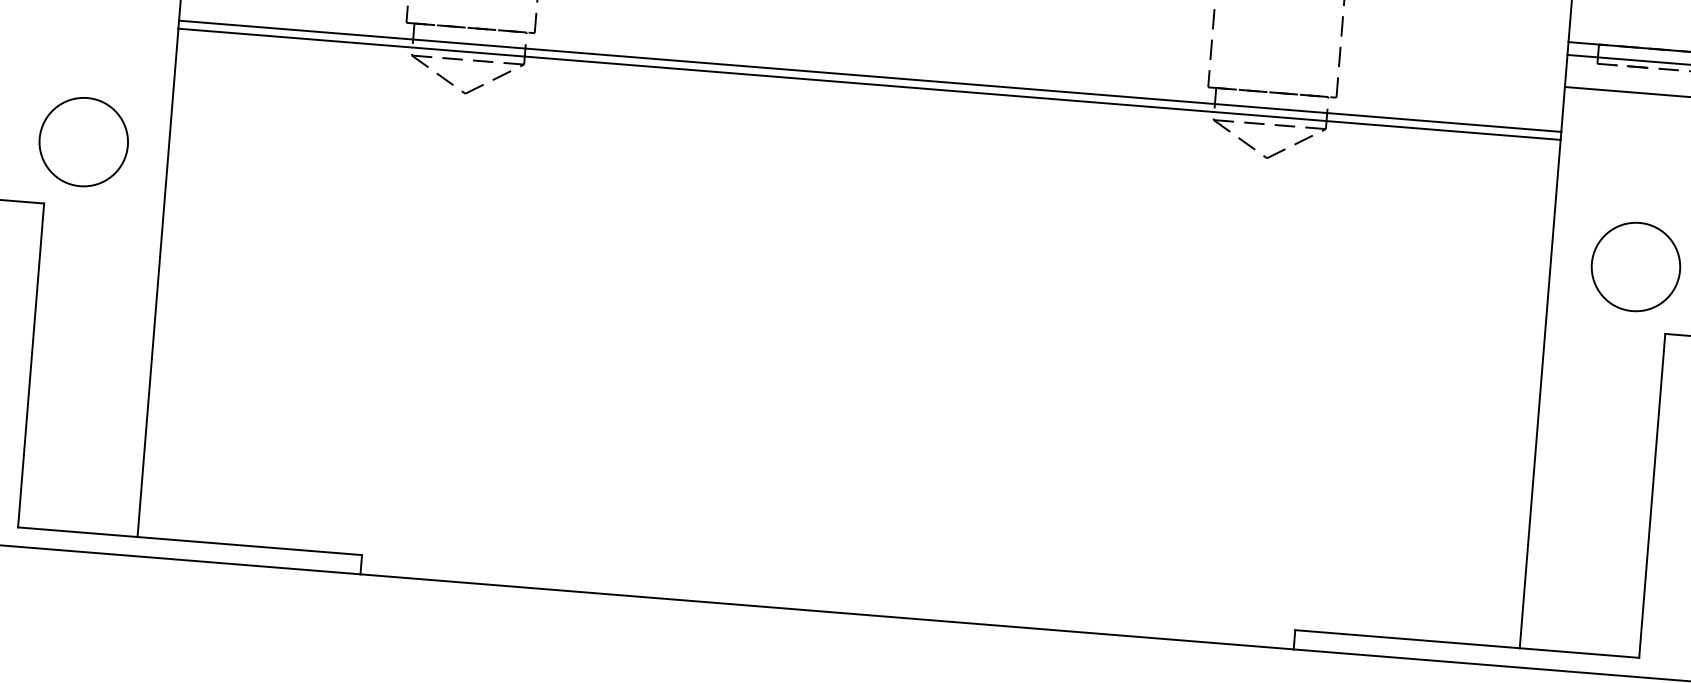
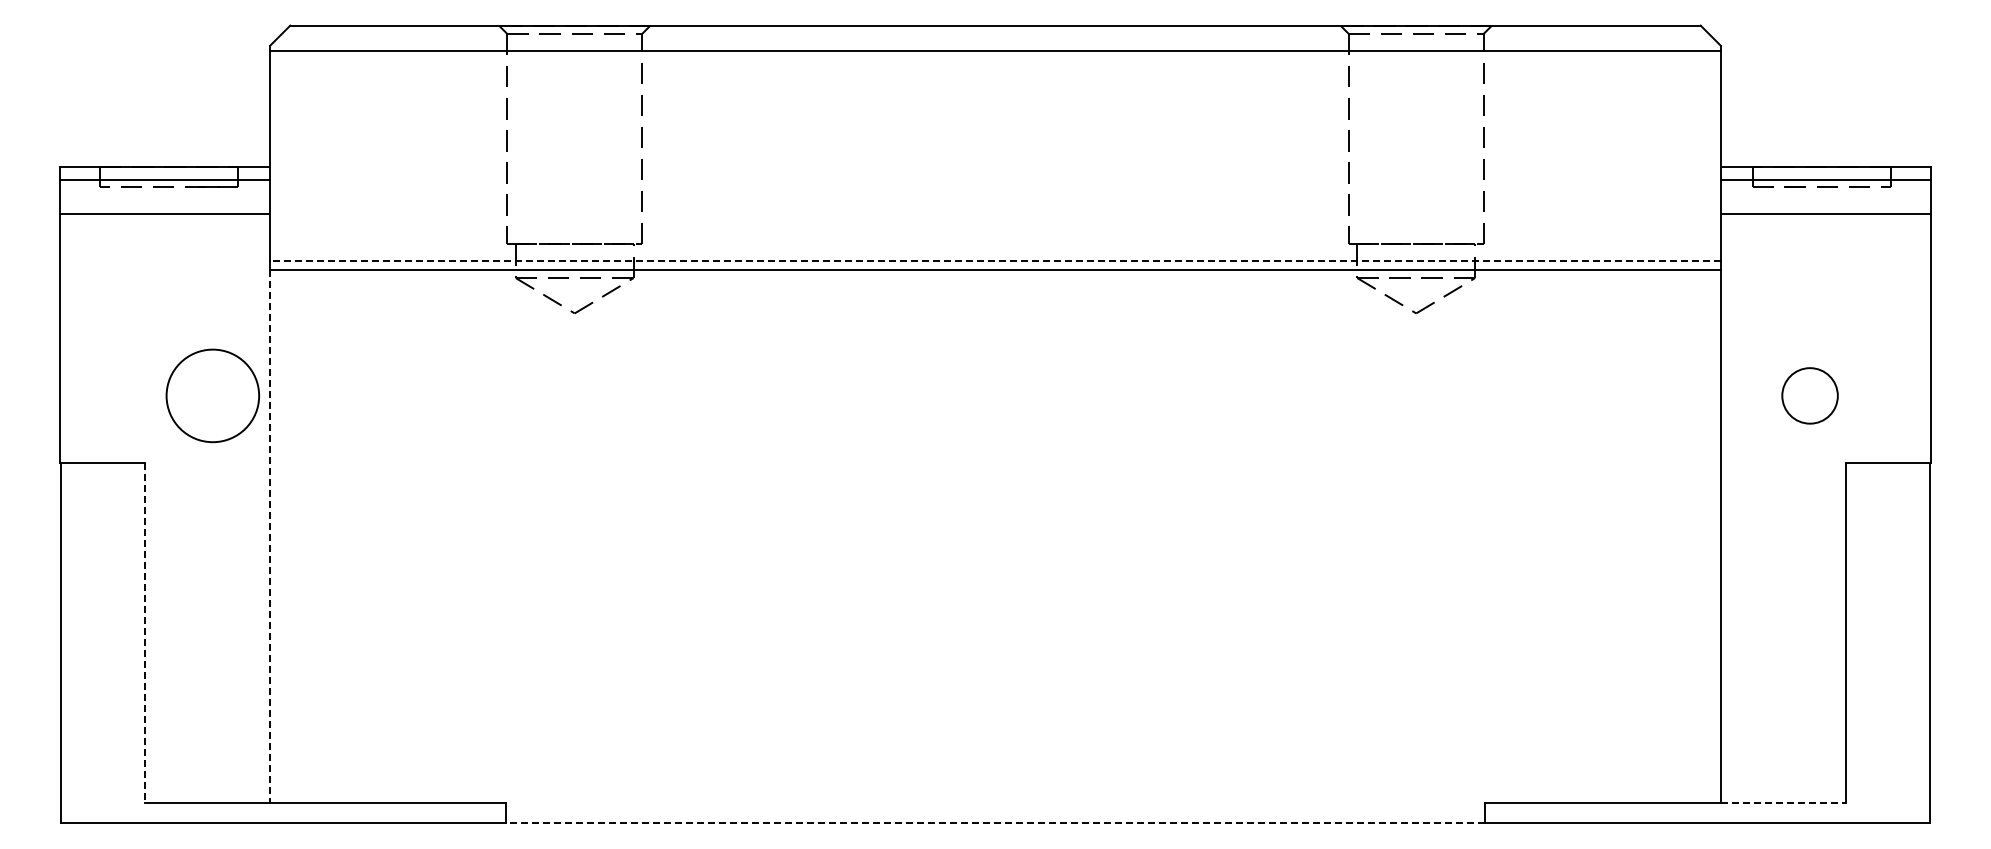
line: (869, 76) -> (994, 261), solid -> dashed
circle: (83, 141) -> (212, 395), moved
circle: (1635, 266) -> (1809, 395), size x0.6
line: (158, 282) -> (270, 536), solid -> dashed
line: (30, 365) -> (144, 633), solid -> dashed
line: (827, 611) -> (995, 823), solid -> dashed
line: (1579, 653) -> (1783, 803), solid -> dashed

